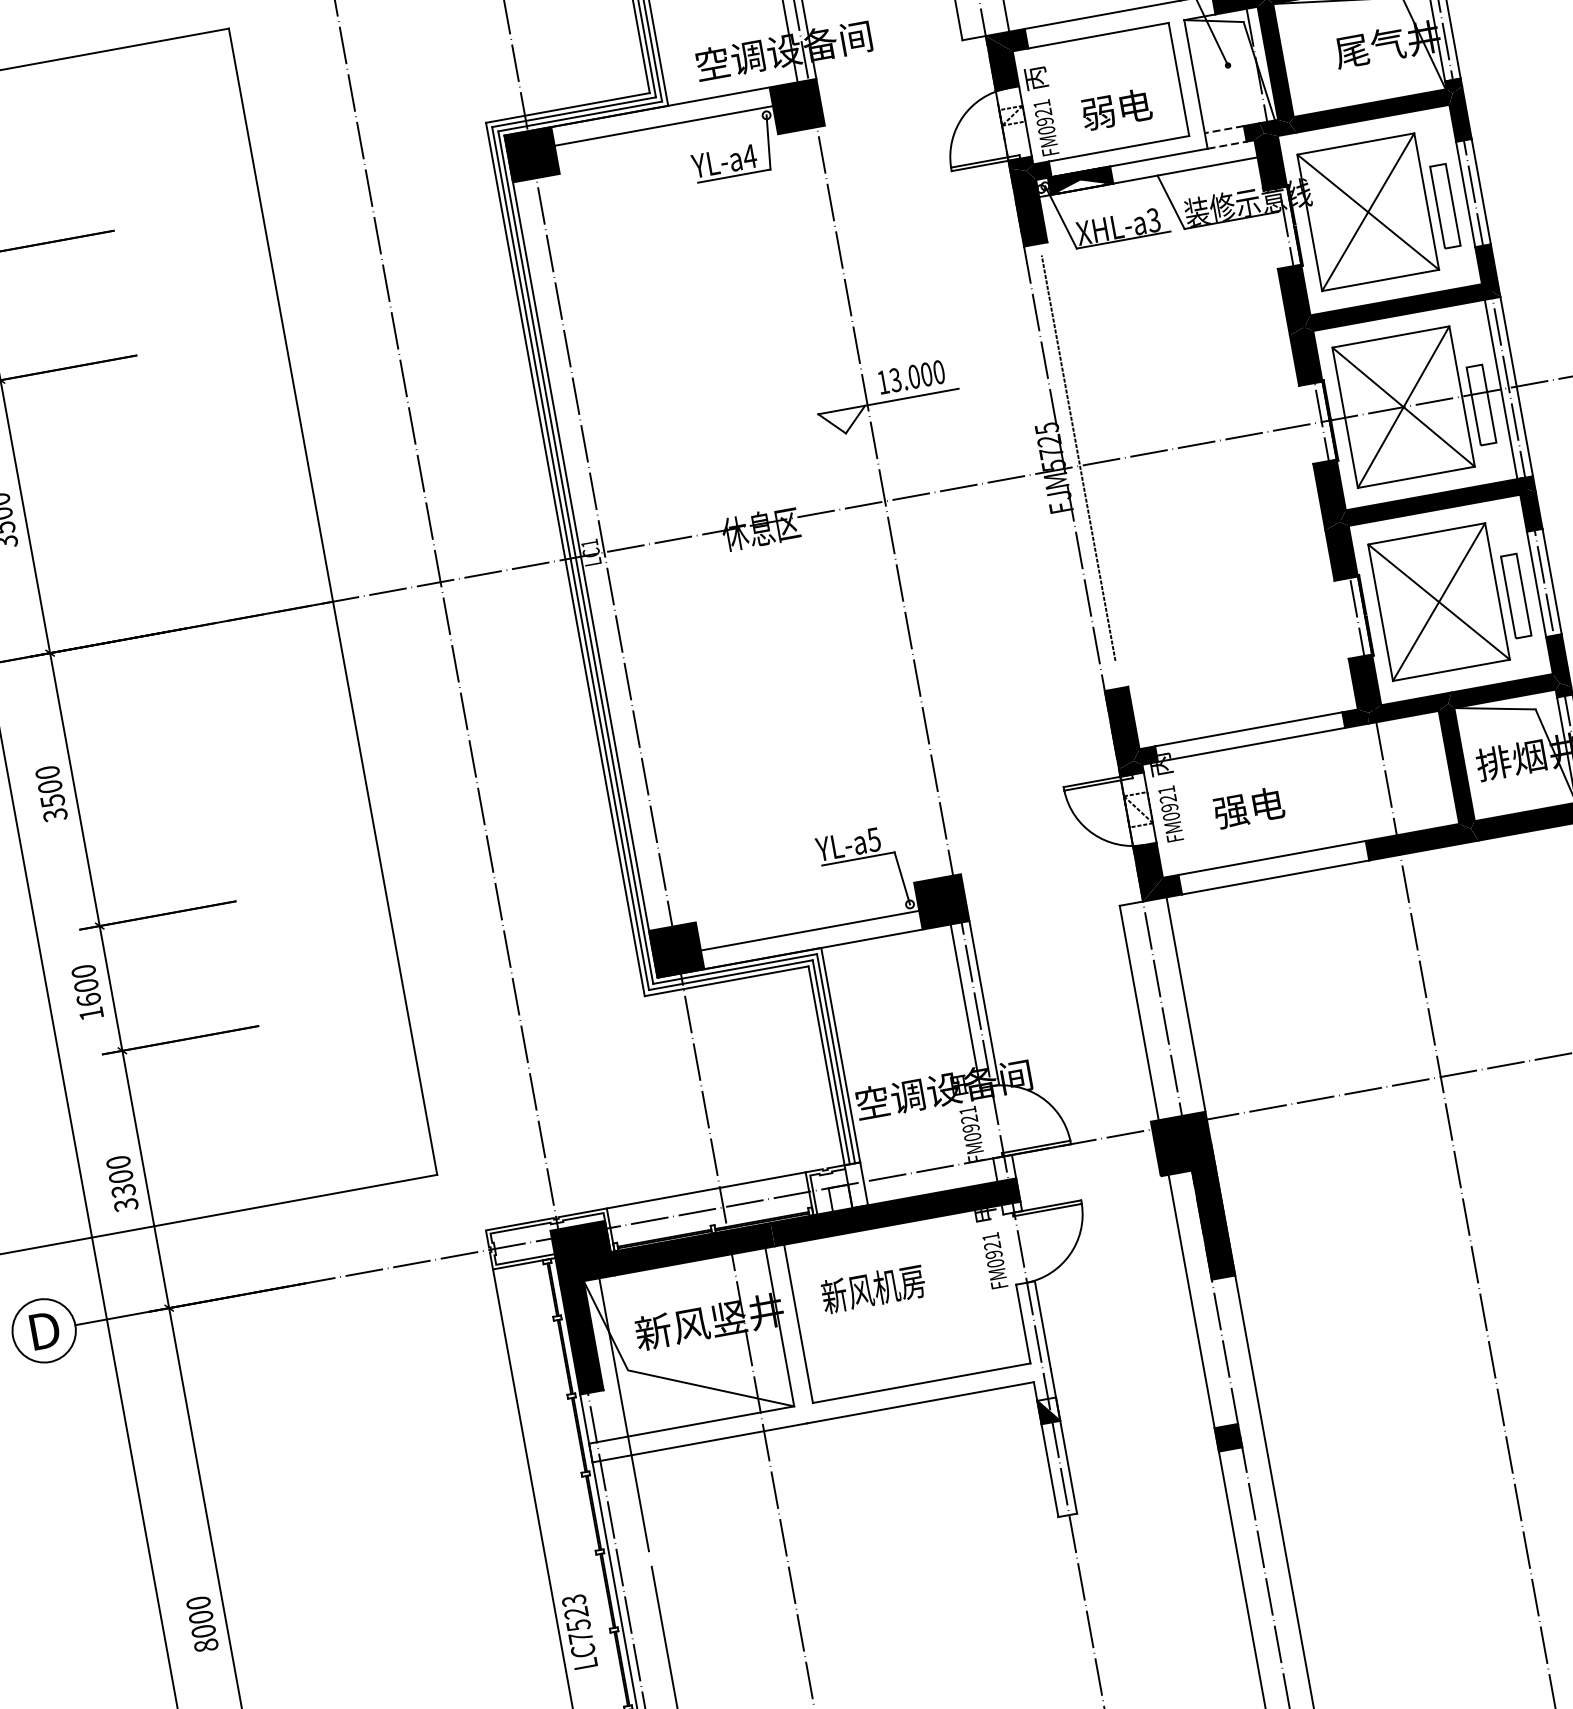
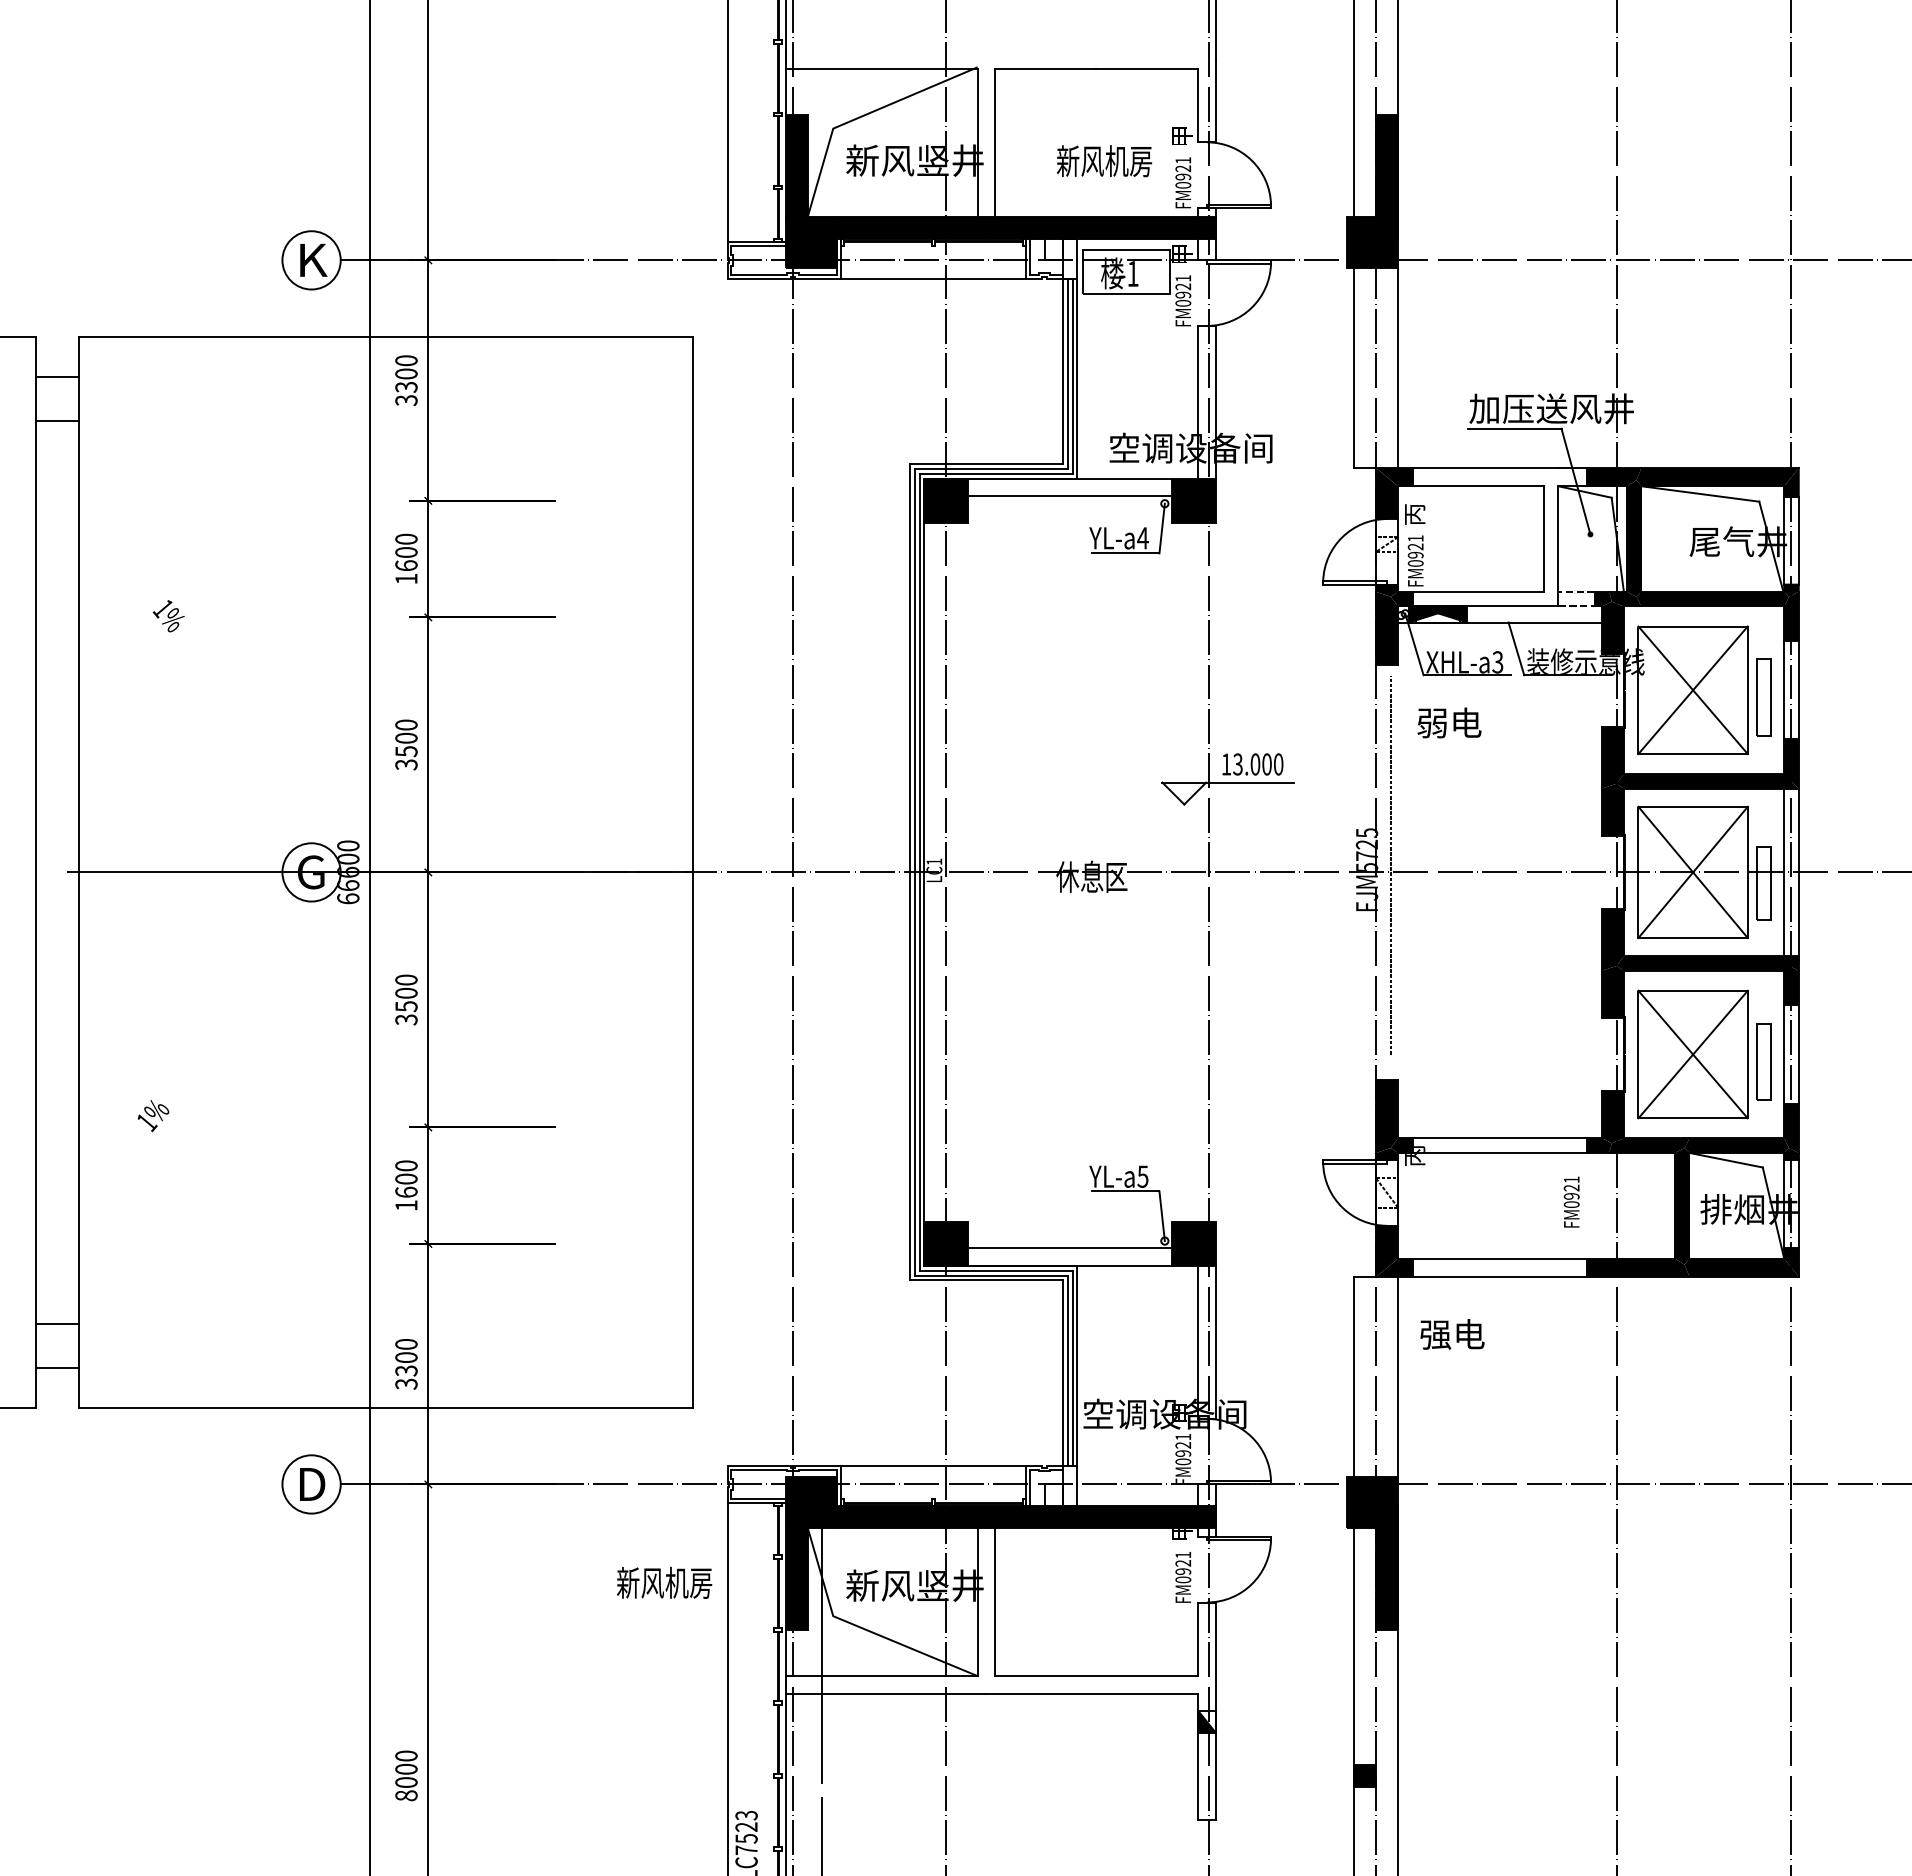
text: (1116, 108) -> (1449, 722), moved
text: (1249, 807) -> (1452, 1334), moved
text: (1170, 813) -> (1571, 1201), moved
text: (873, 1288) -> (664, 1582), moved

